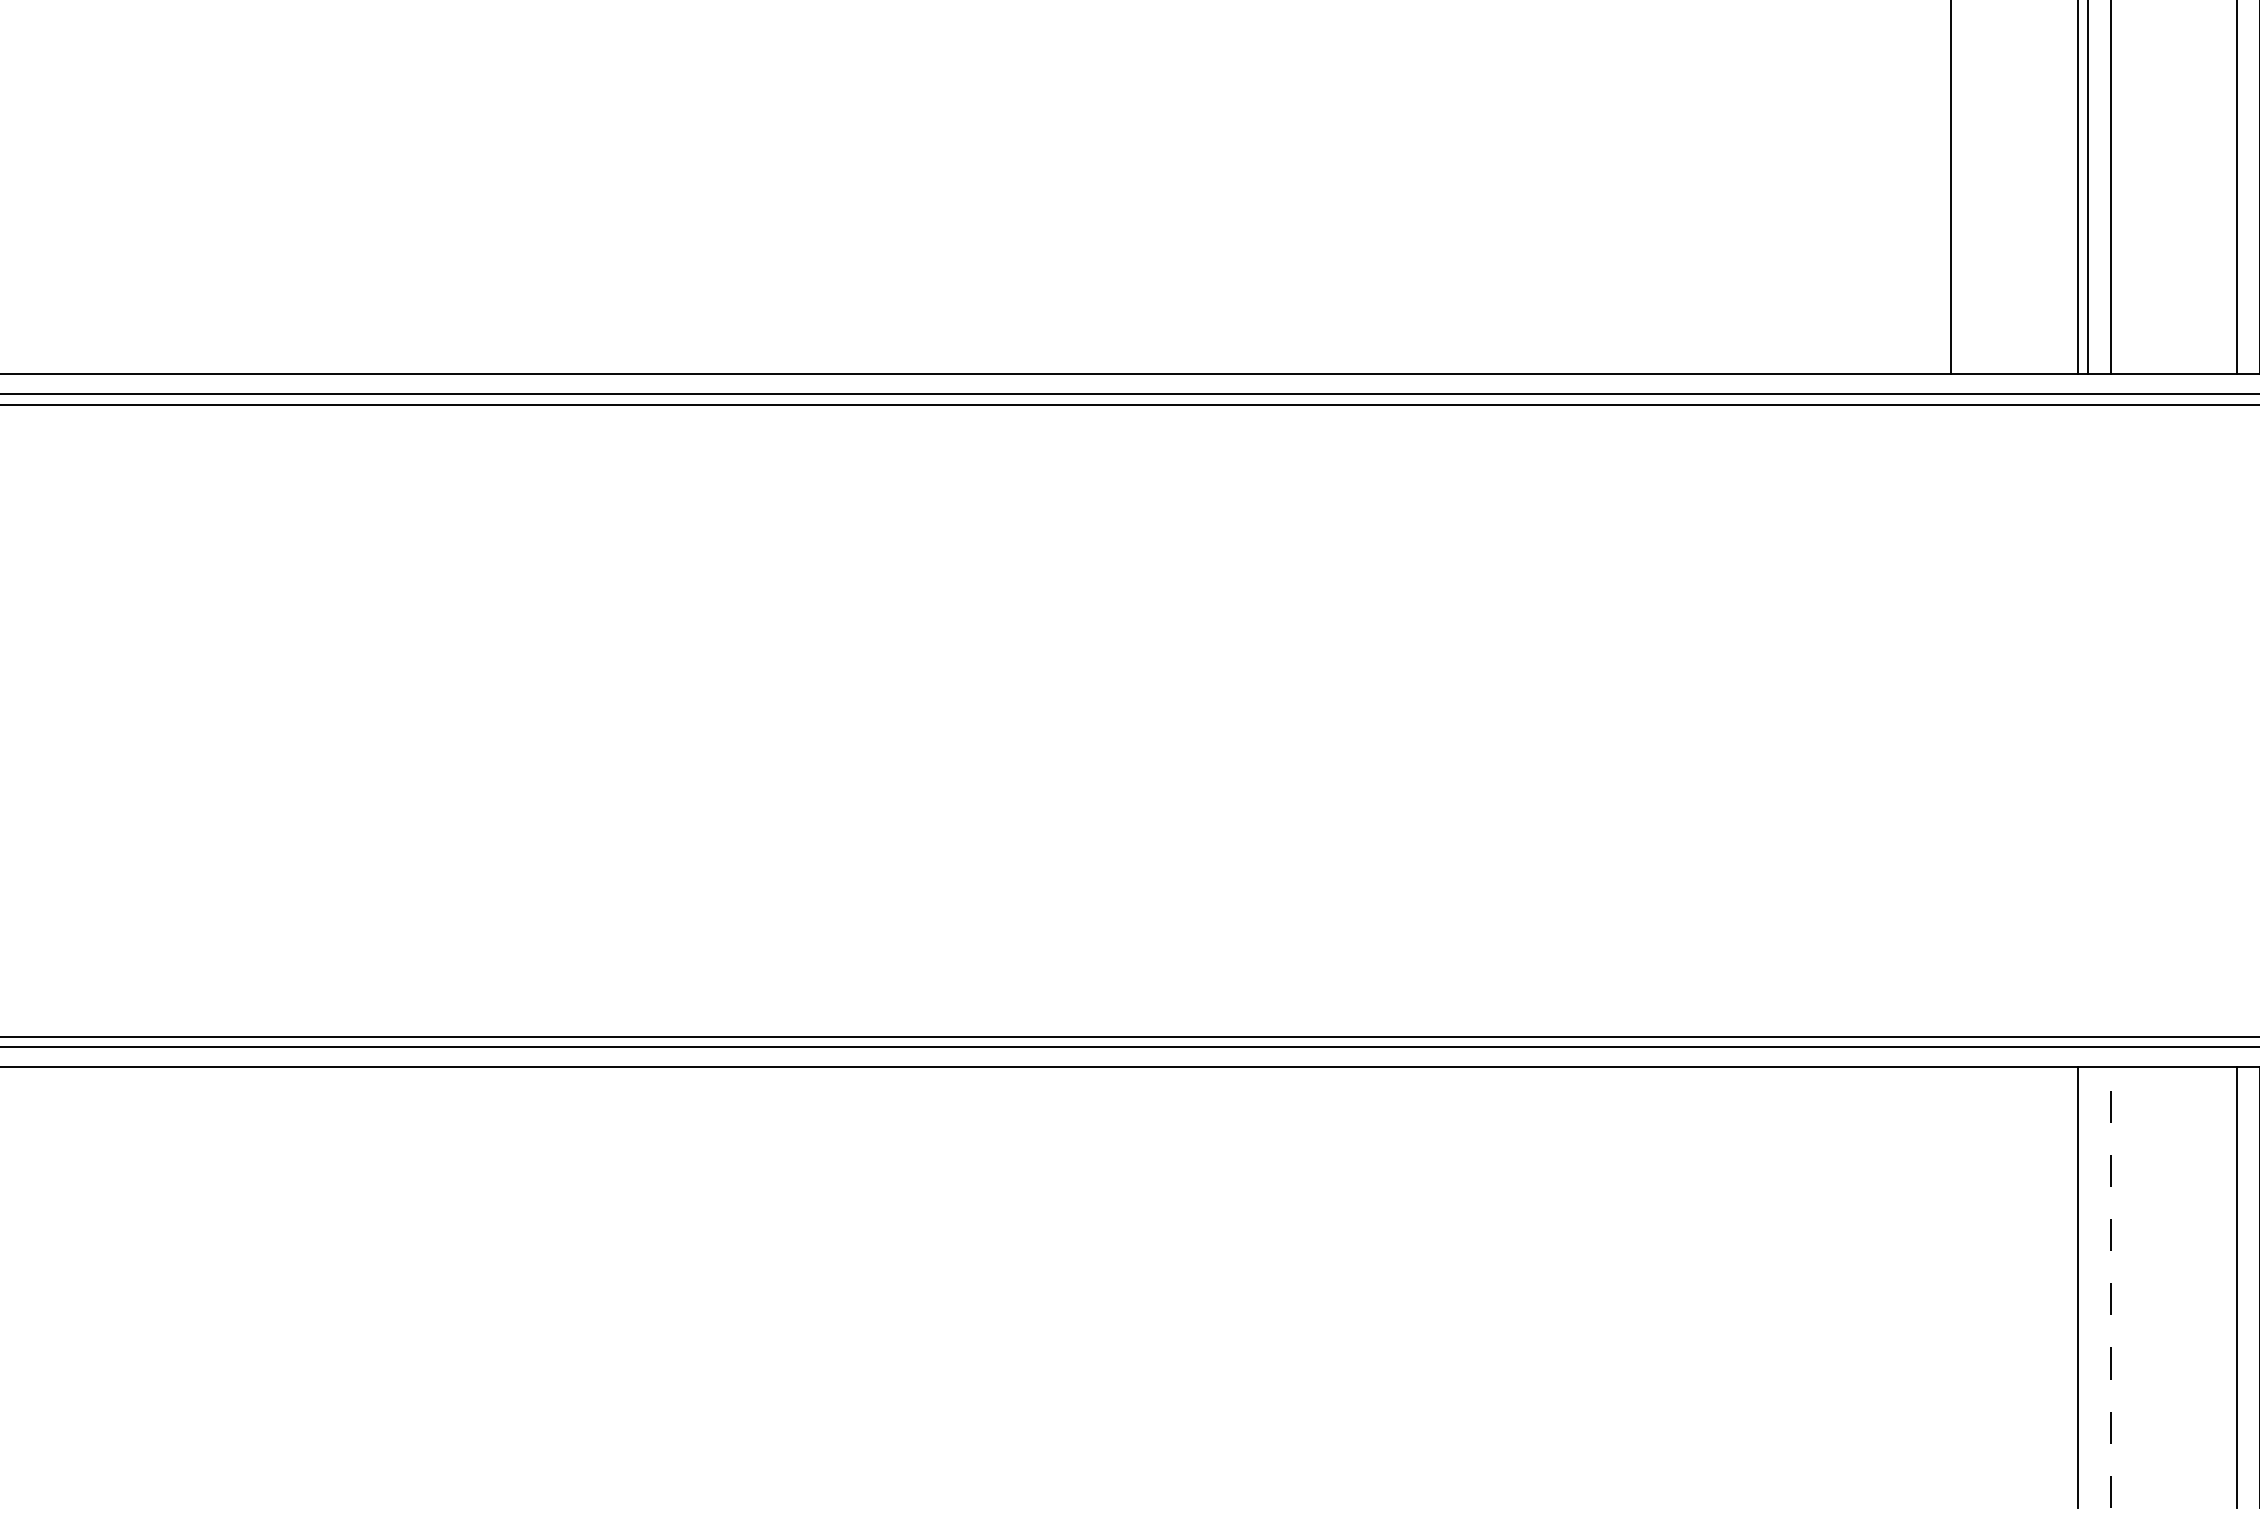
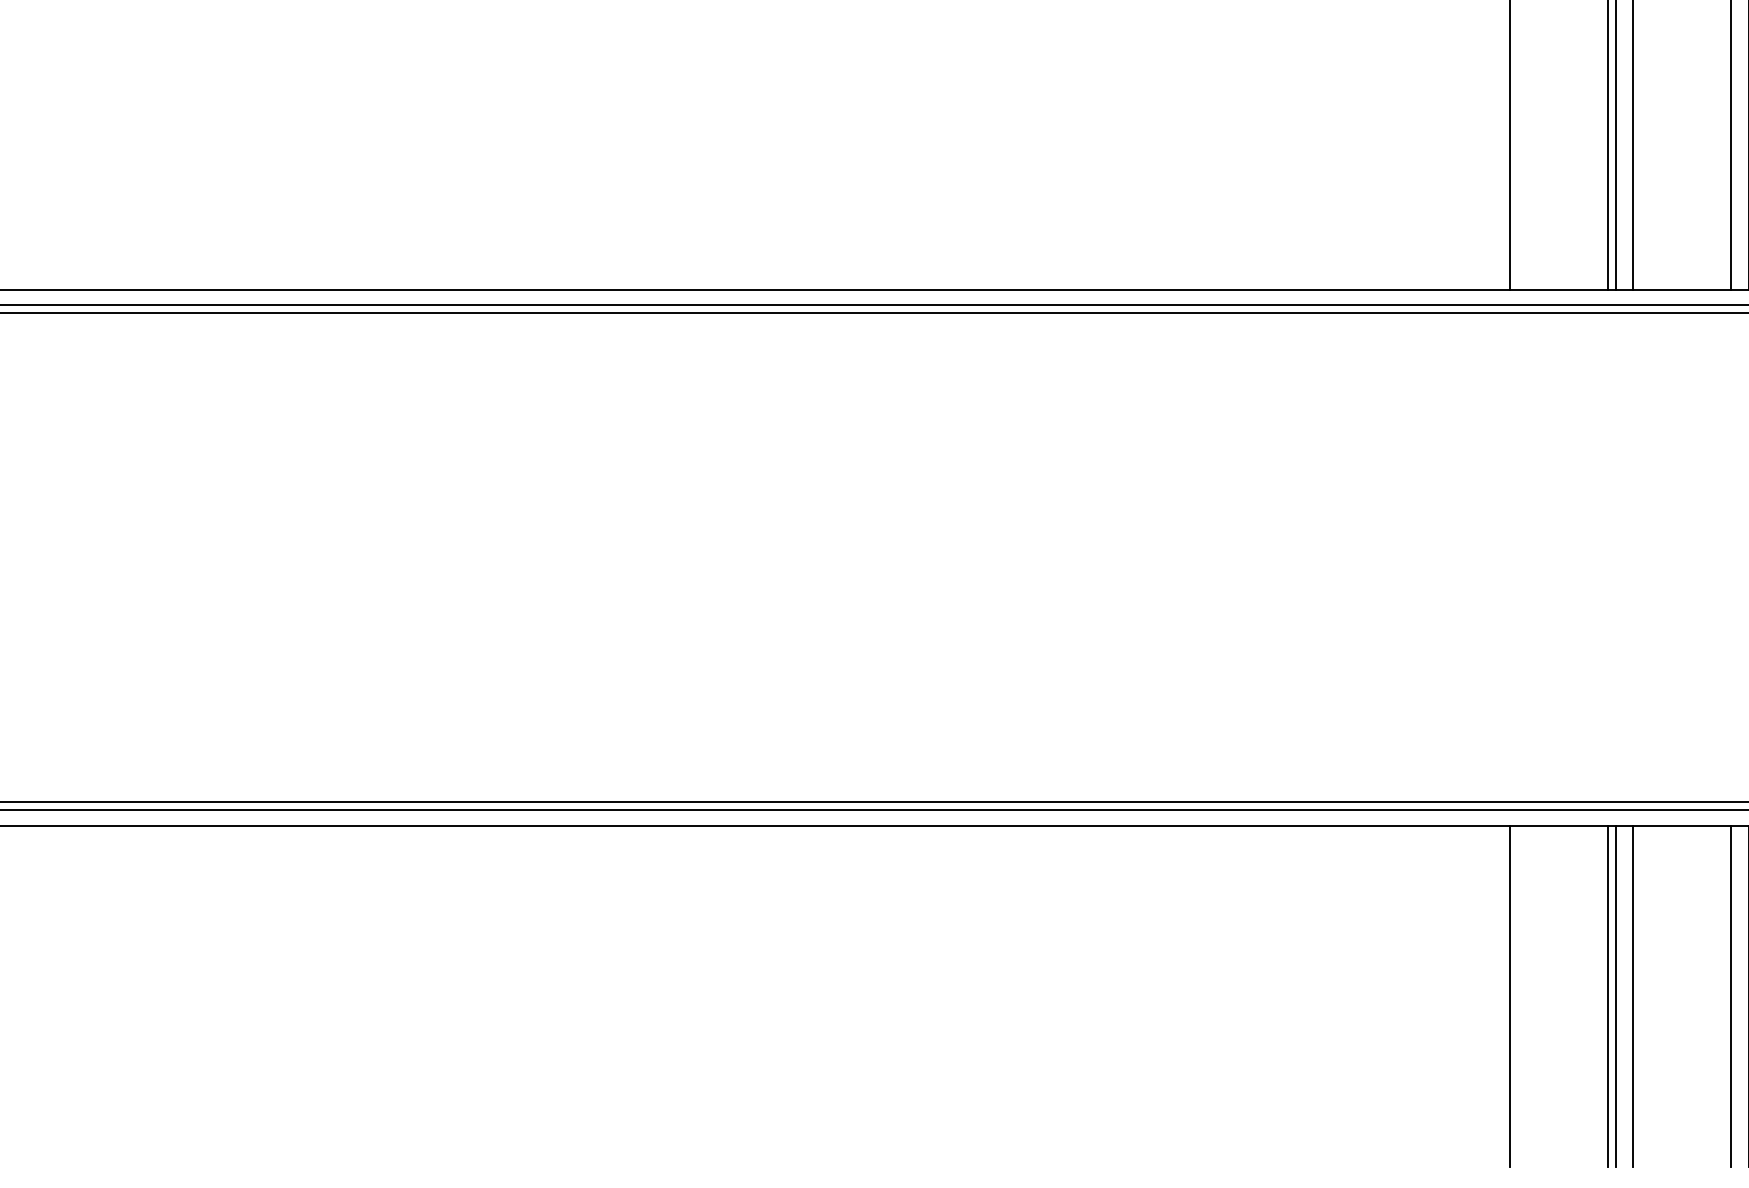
line: (1951, 1287) -> (1510, 996), added
line: (2087, 1287) -> (1615, 996), added
line: (2110, 1287) -> (1633, 996), dashed -> solid

